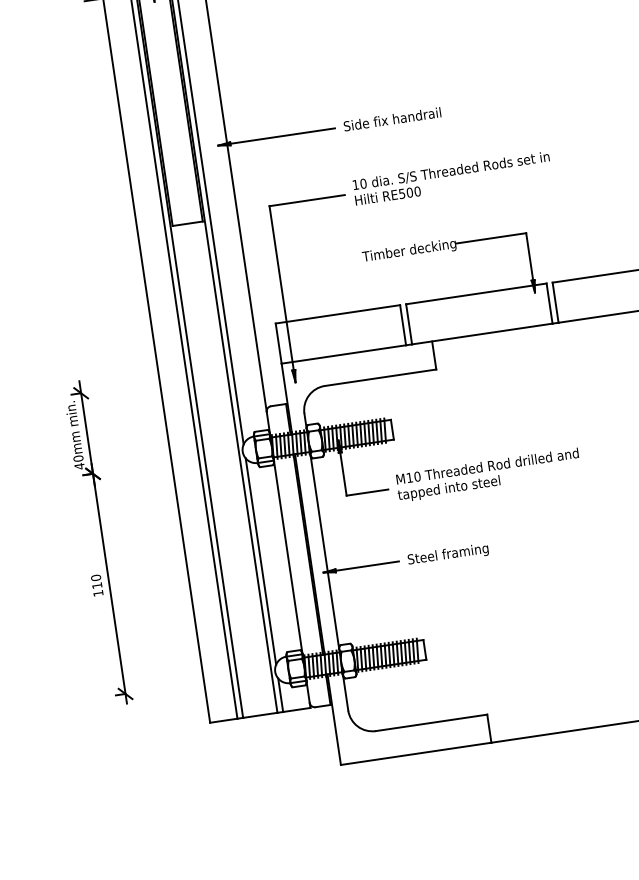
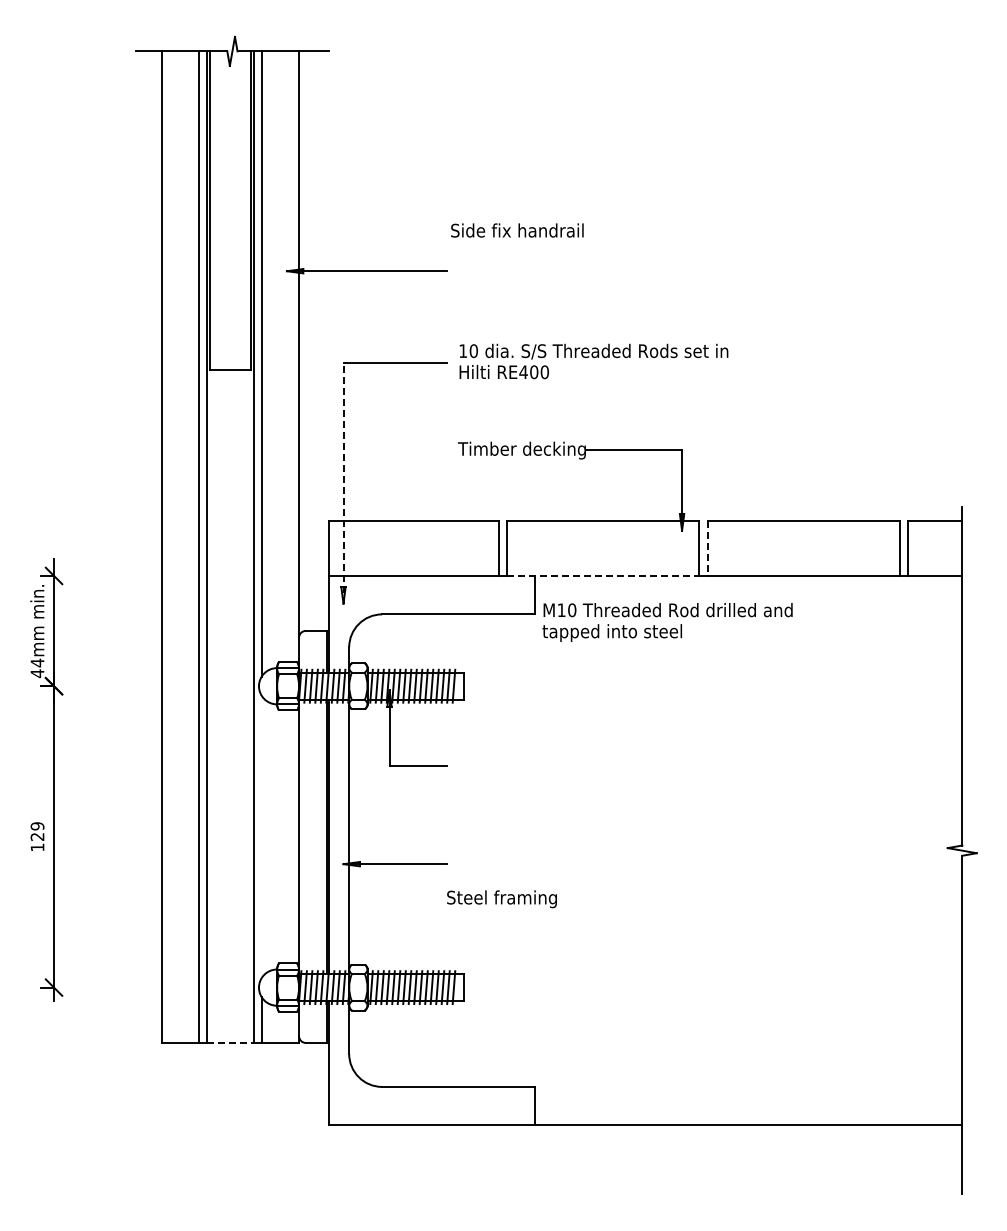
text: (392, 119) -> (517, 230), moved
text: (402, 194) -> (523, 372), RE500 -> RE400
line: (282, 294) -> (343, 483), solid -> dashed
line: (555, 302) -> (707, 548), solid -> dashed
line: (482, 333) -> (603, 575), solid -> dashed
text: (78, 458) -> (37, 662), 40mm -> 44mm
text: (488, 475) -> (667, 622), moved
text: (447, 555) -> (501, 899), moved
line: (260, 561) -> (261, 836), removed
text: (96, 581) -> (37, 831), 110 -> 129
line: (260, 715) -> (230, 1042), solid -> dashed

